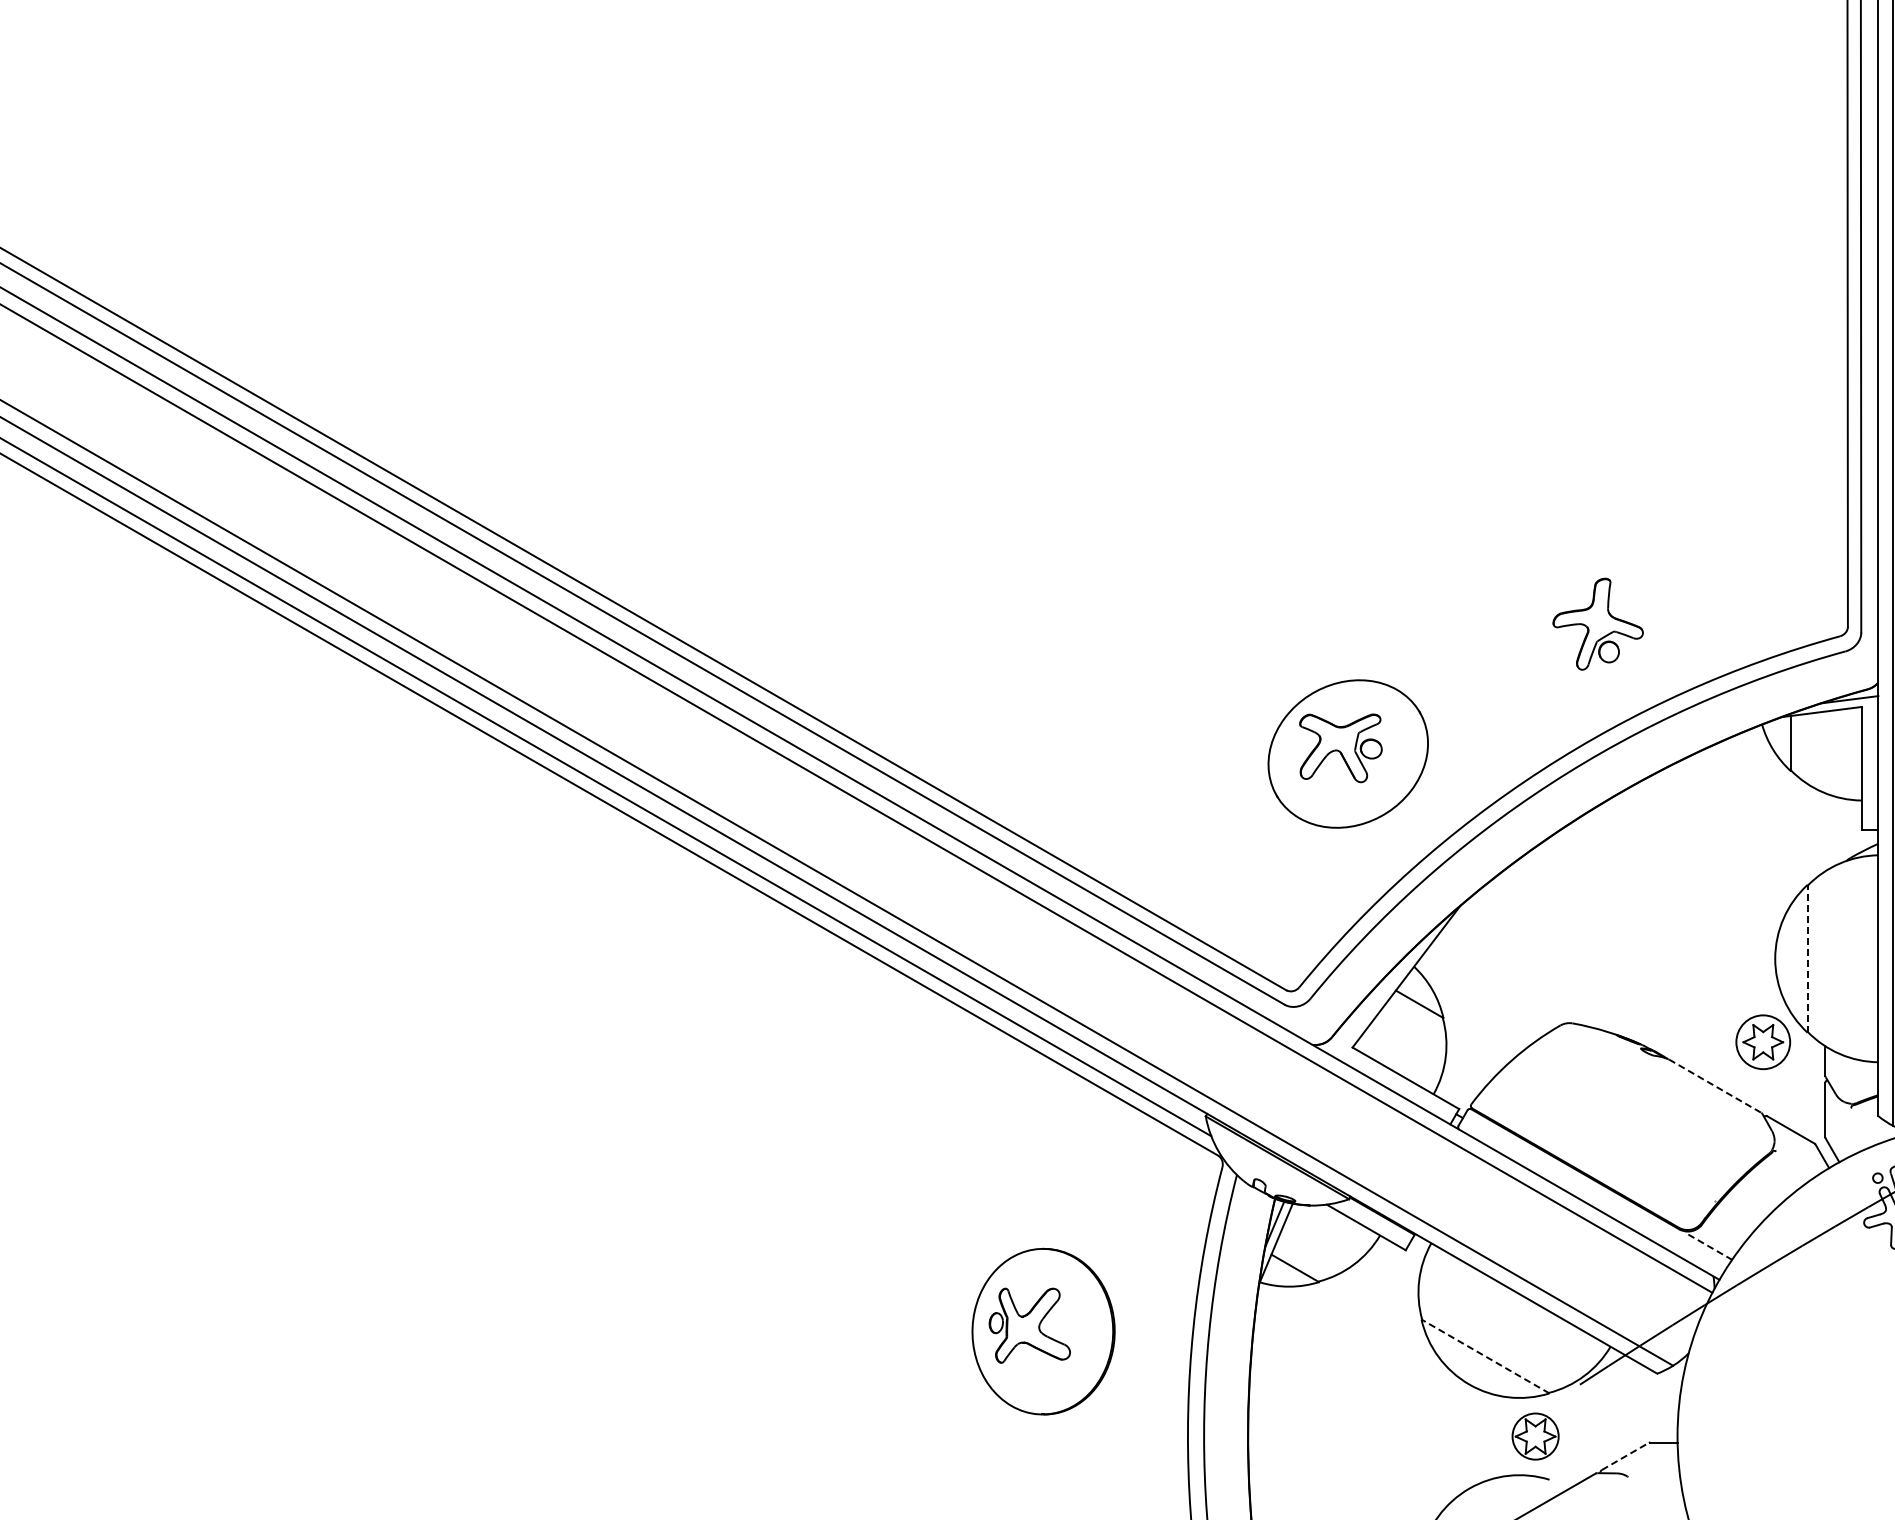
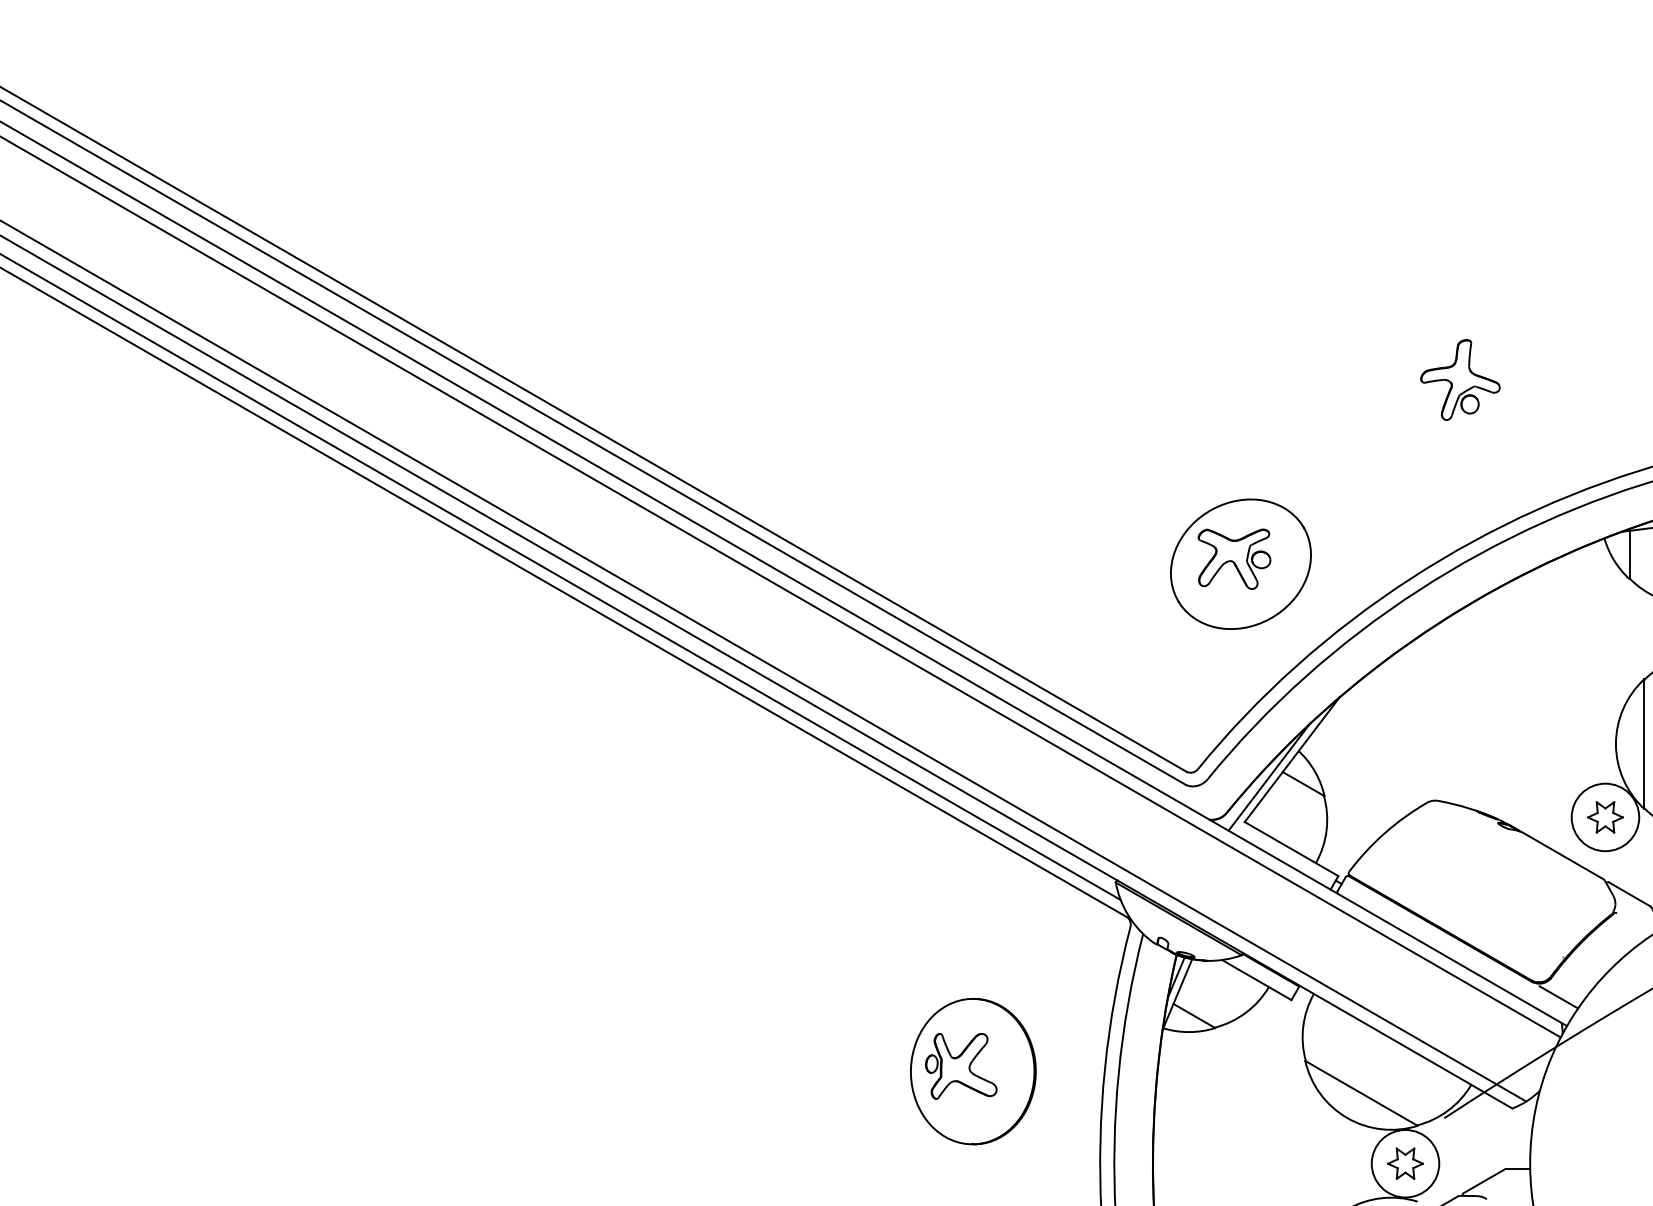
part: (1597, 623) -> (1459, 379), moved
line: (1807, 958) -> (1644, 743), dashed -> solid
line: (1380, 996) -> (1269, 777), added
circle: (1762, 1041) -> (1604, 816), size x1.43
line: (1715, 1086) -> (1563, 856), dashed -> solid
line: (1710, 1247) -> (1559, 997), dashed -> solid
line: (1485, 1356) -> (1361, 1093), dashed -> solid
circle: (1535, 1436) -> (1405, 1163), size x1.67
line: (1625, 1456) -> (1484, 1181), dashed -> solid

